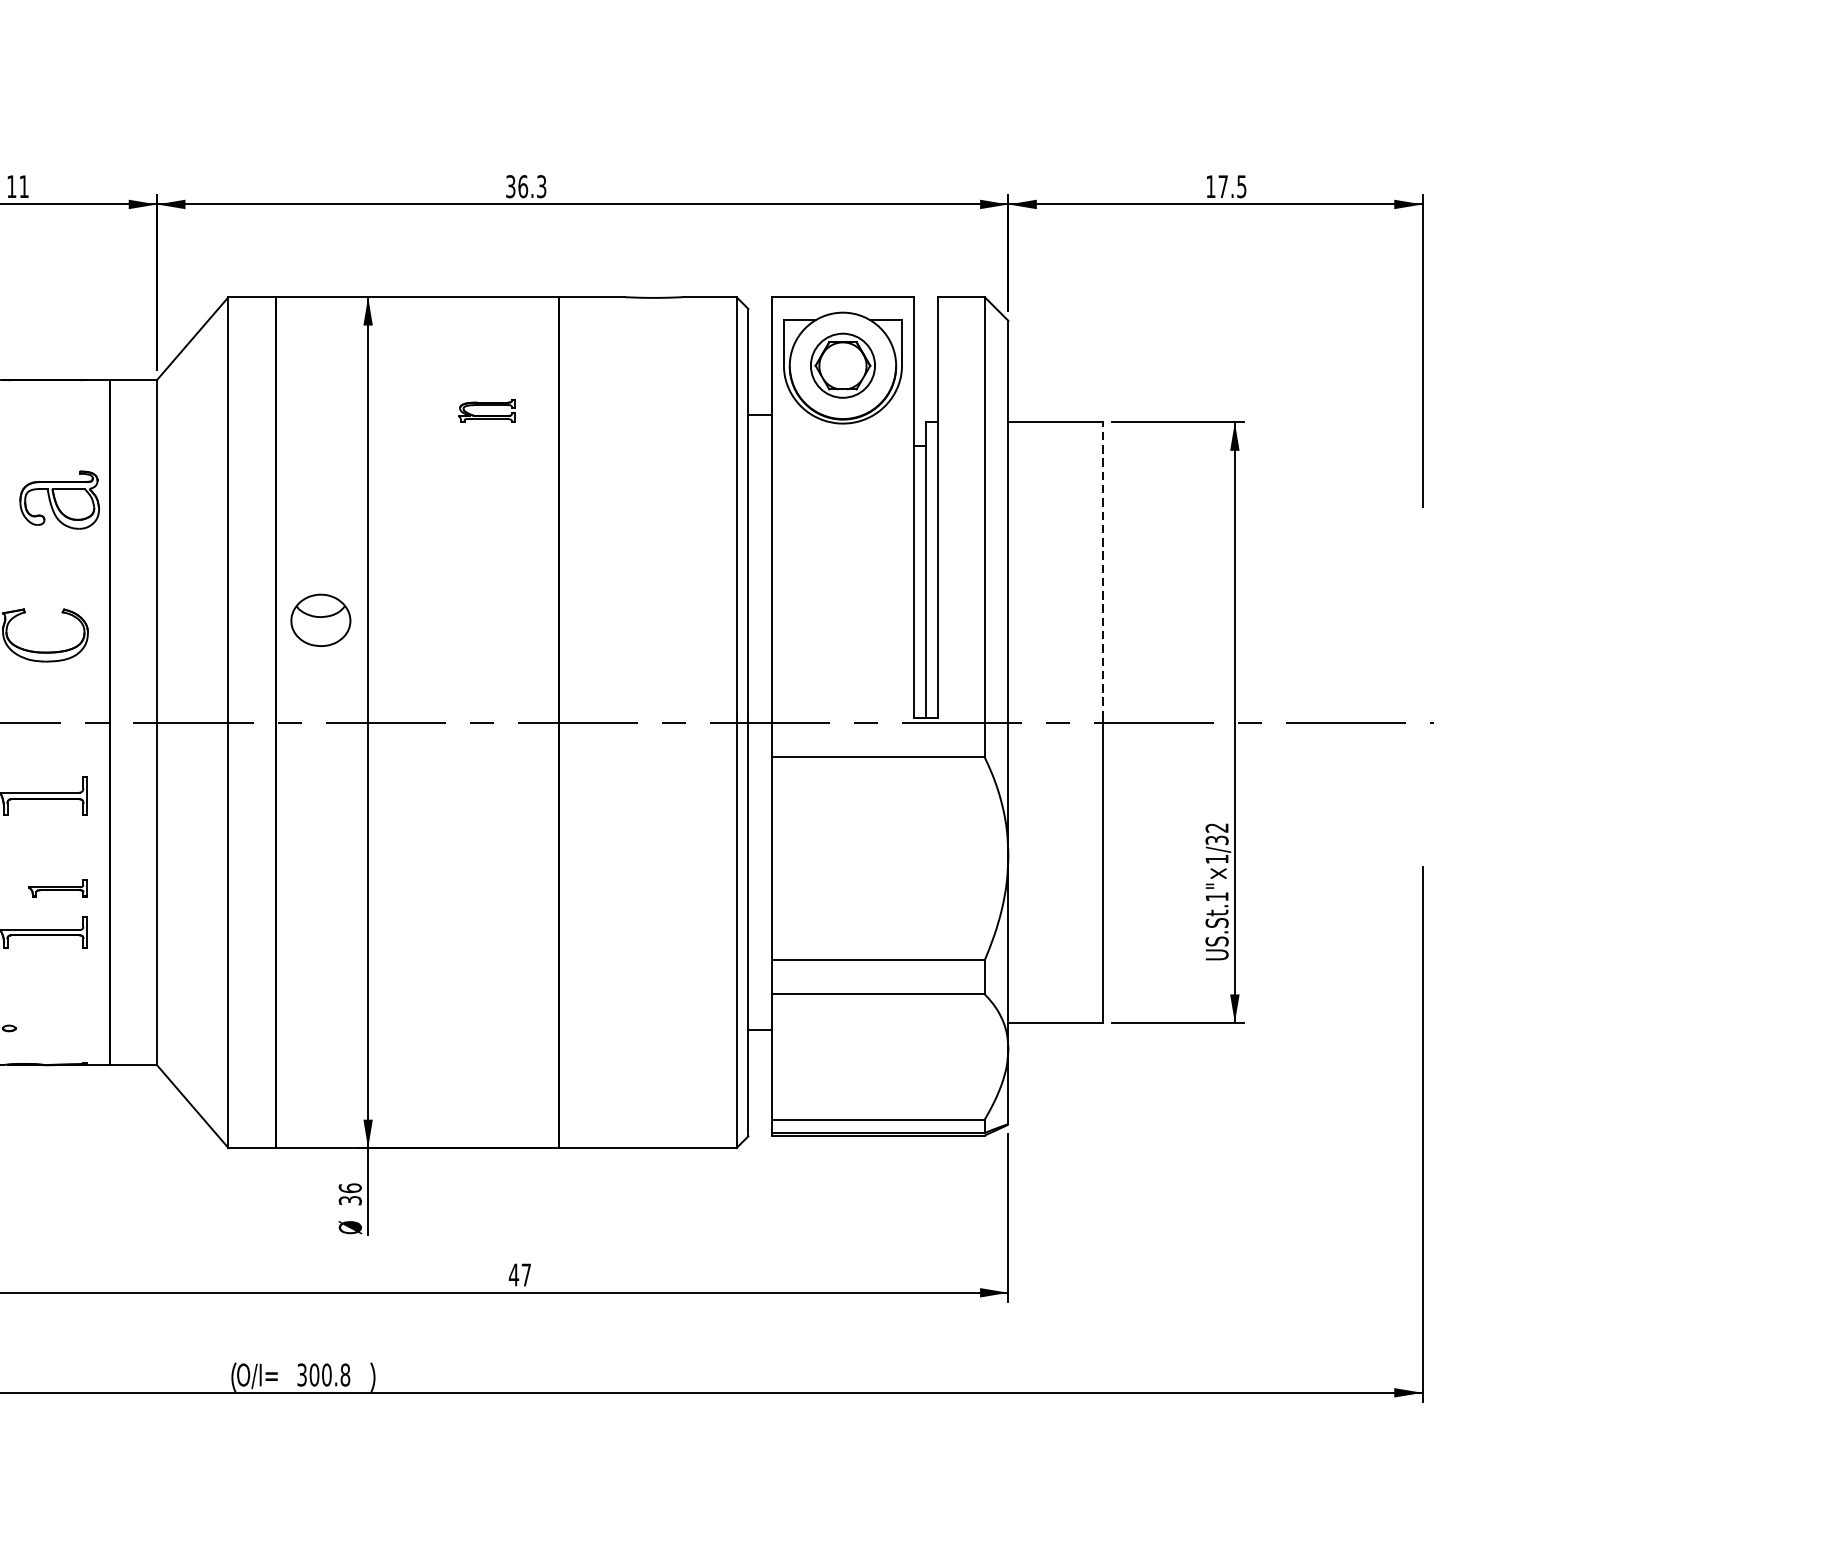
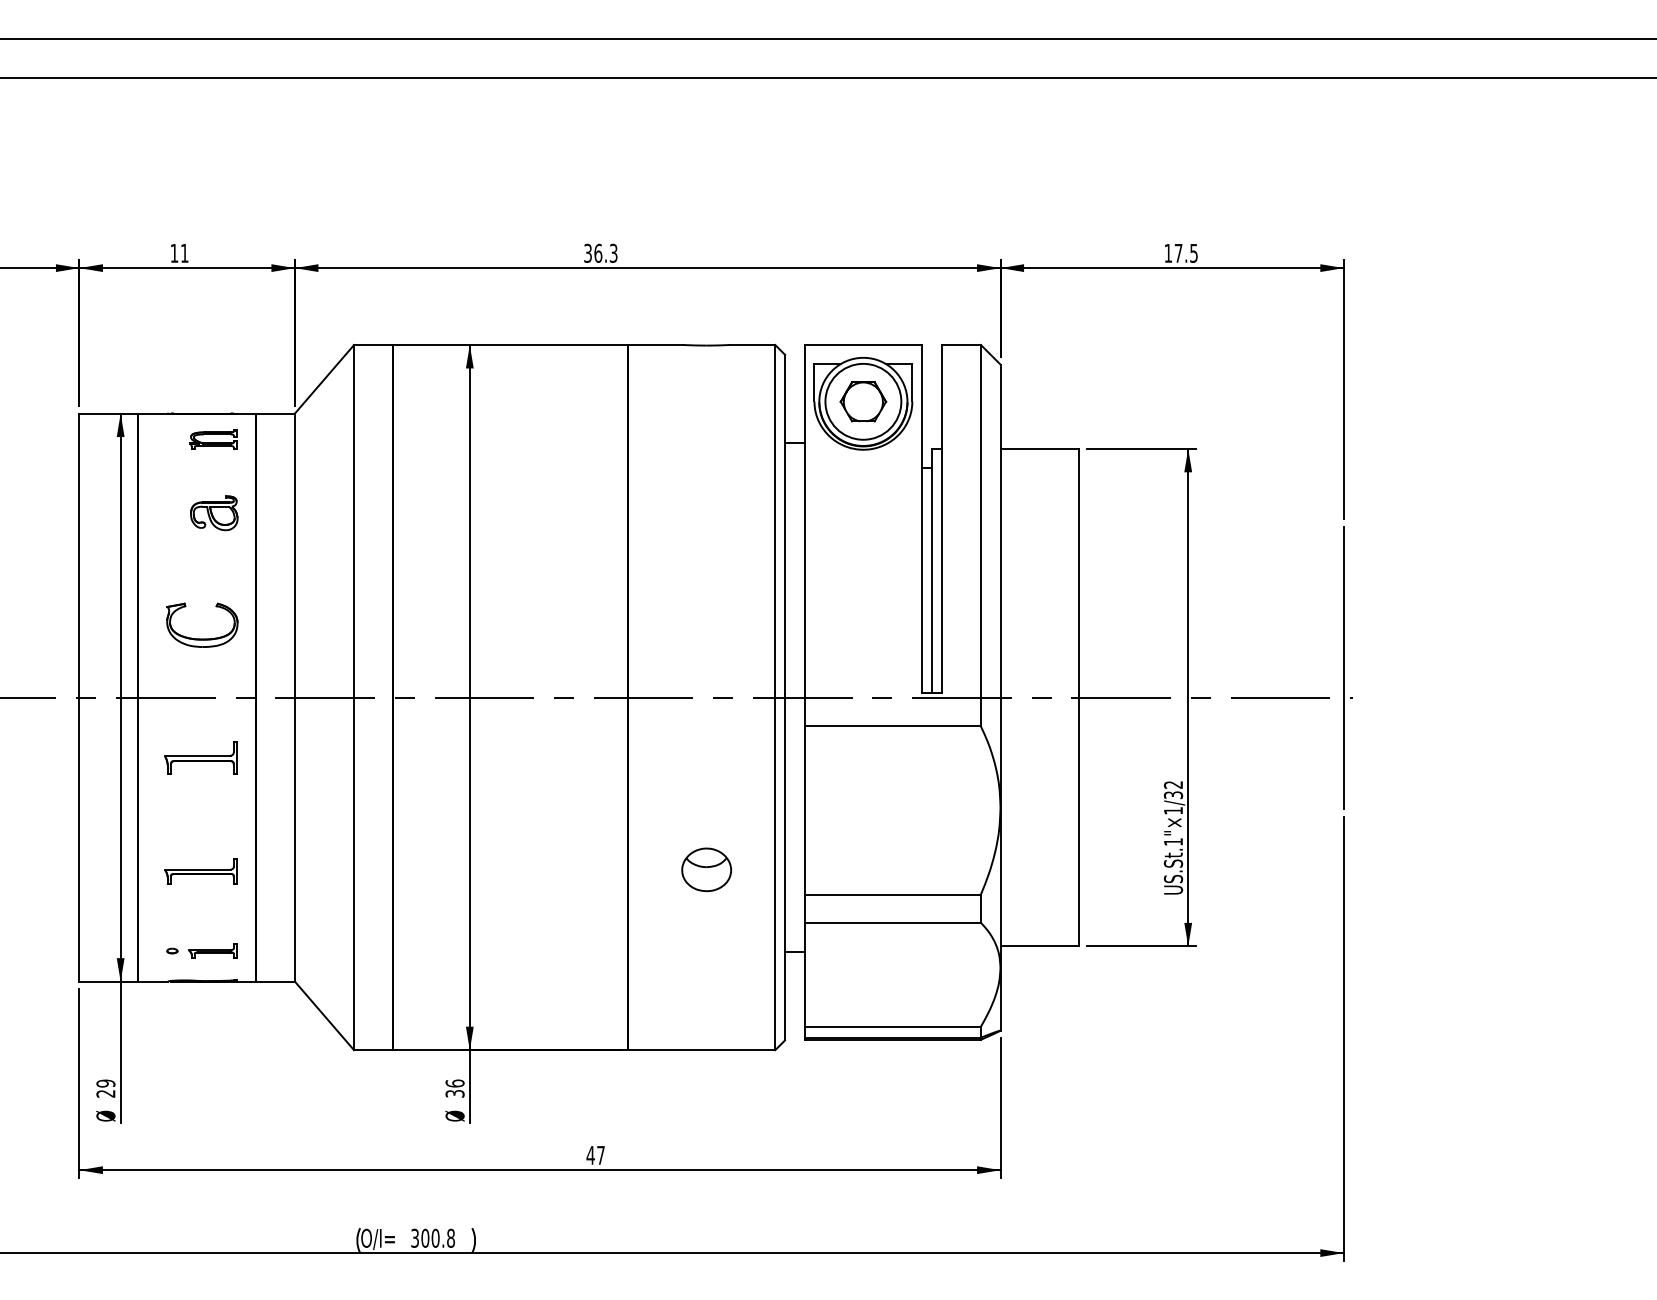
circle: (843, 365) -> (863, 401), size x1.43
part: (487, 411) -> (213, 439), moved
part: (60, 500) -> (214, 513), size x0.71
line: (1102, 570) -> (1078, 571), dashed -> solid
part: (320, 619) -> (706, 869), moved
line: (1422, 686) -> (1343, 667), added
part: (57, 887) -> (212, 950), moved

